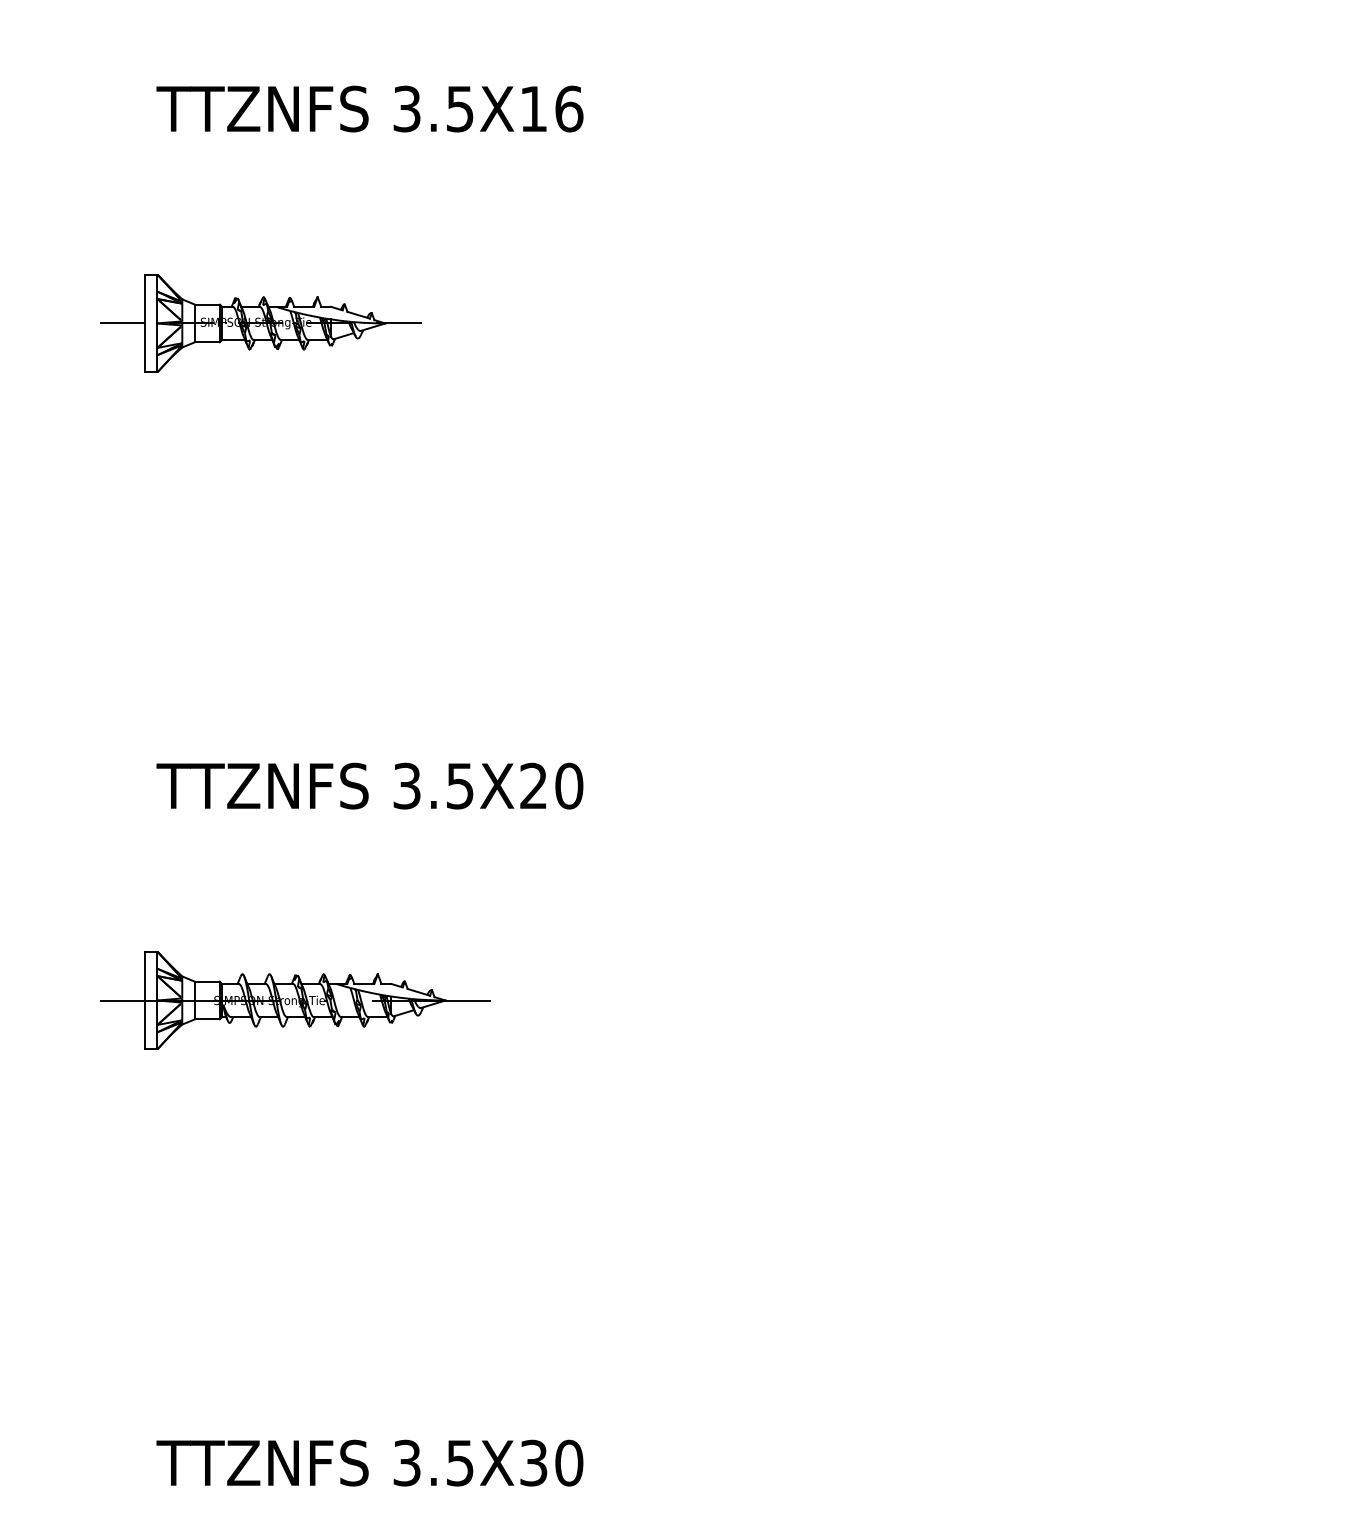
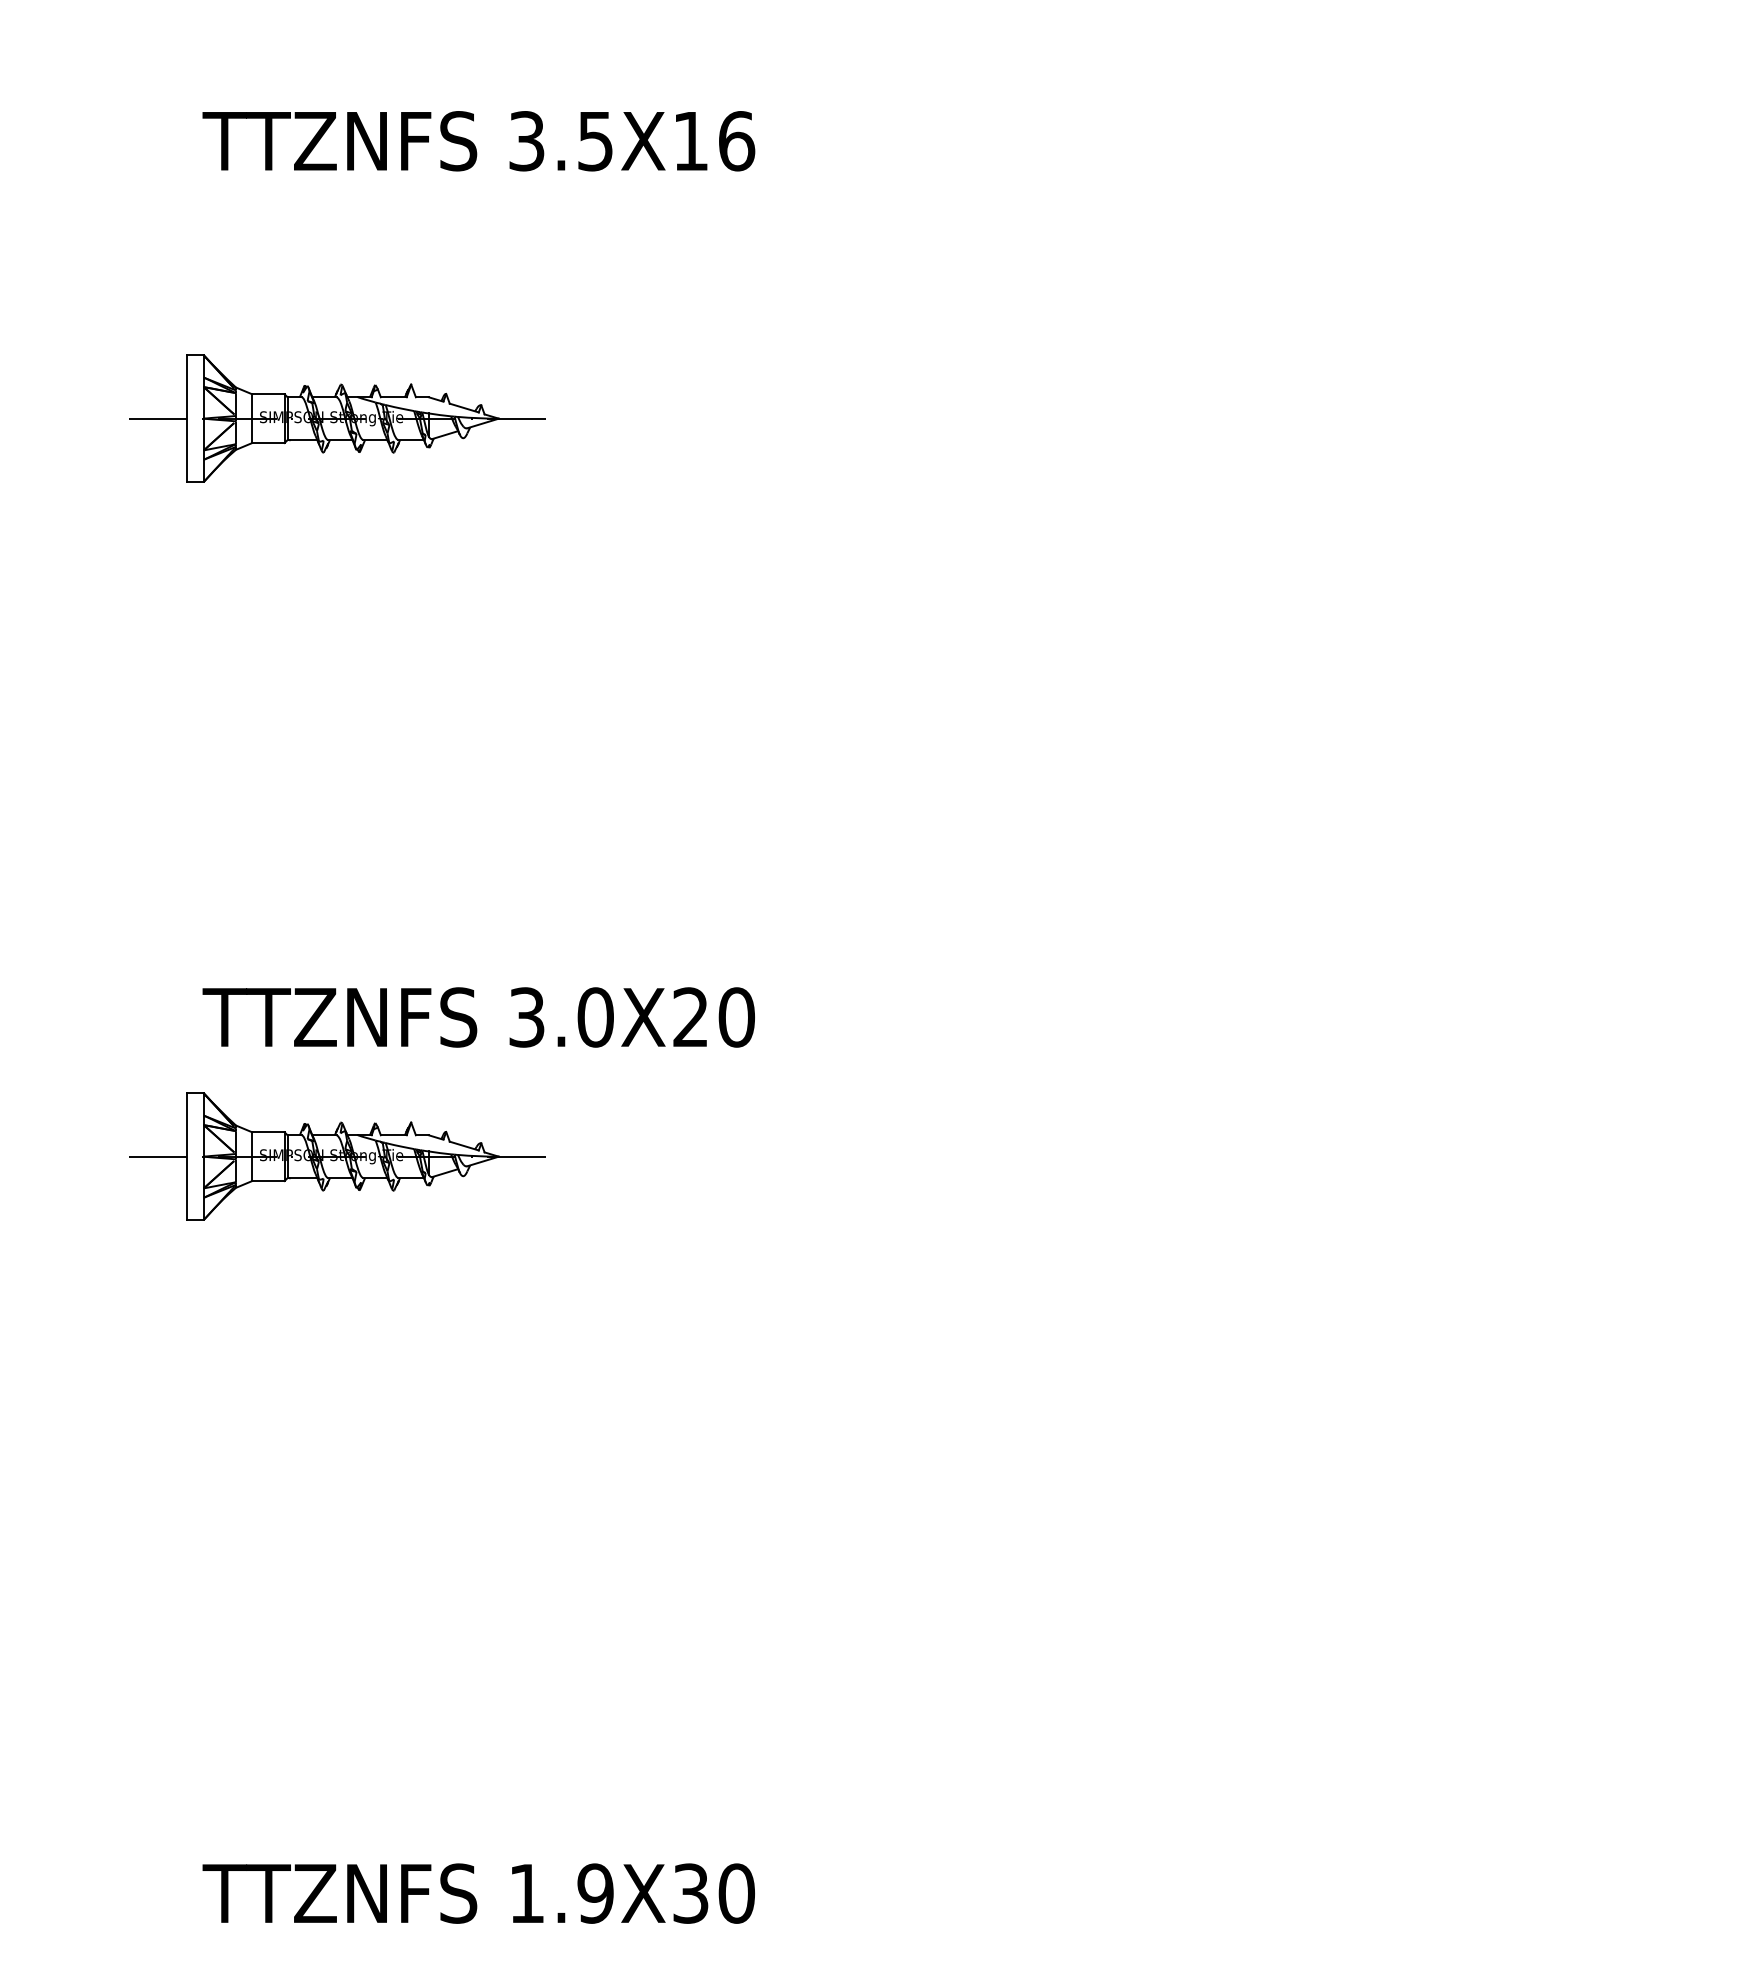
text: (460, 786) -> (595, 1017), 3.5X20 -> 3.0X20
part: (260, 893) -> (337, 1156), added
part: (294, 1000) -> (381, 1294), removed
text: (433, 1463) -> (561, 1893), 3.5X30 -> 1.9X30

